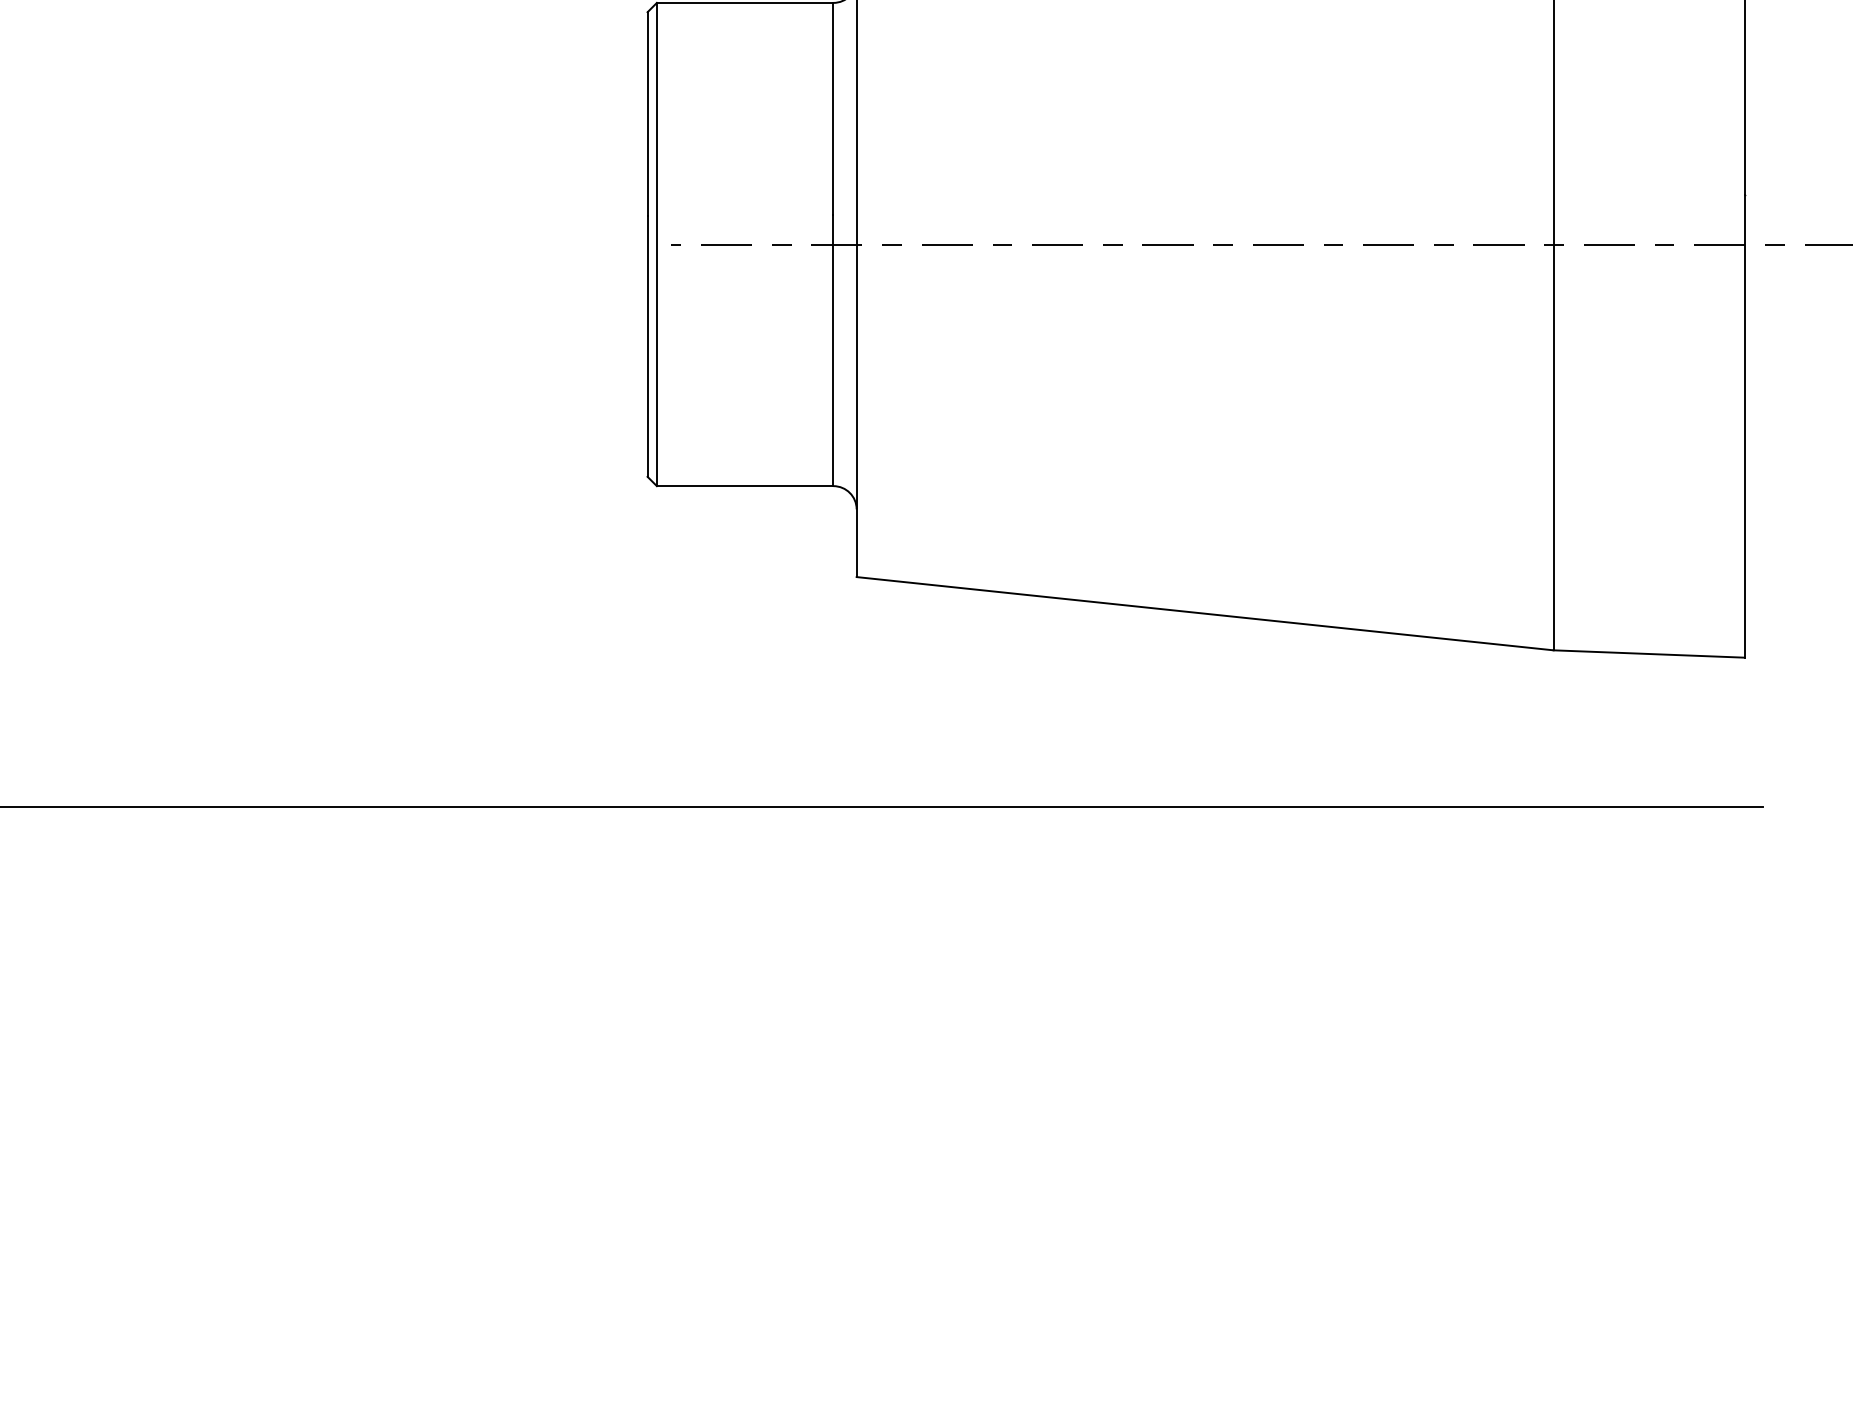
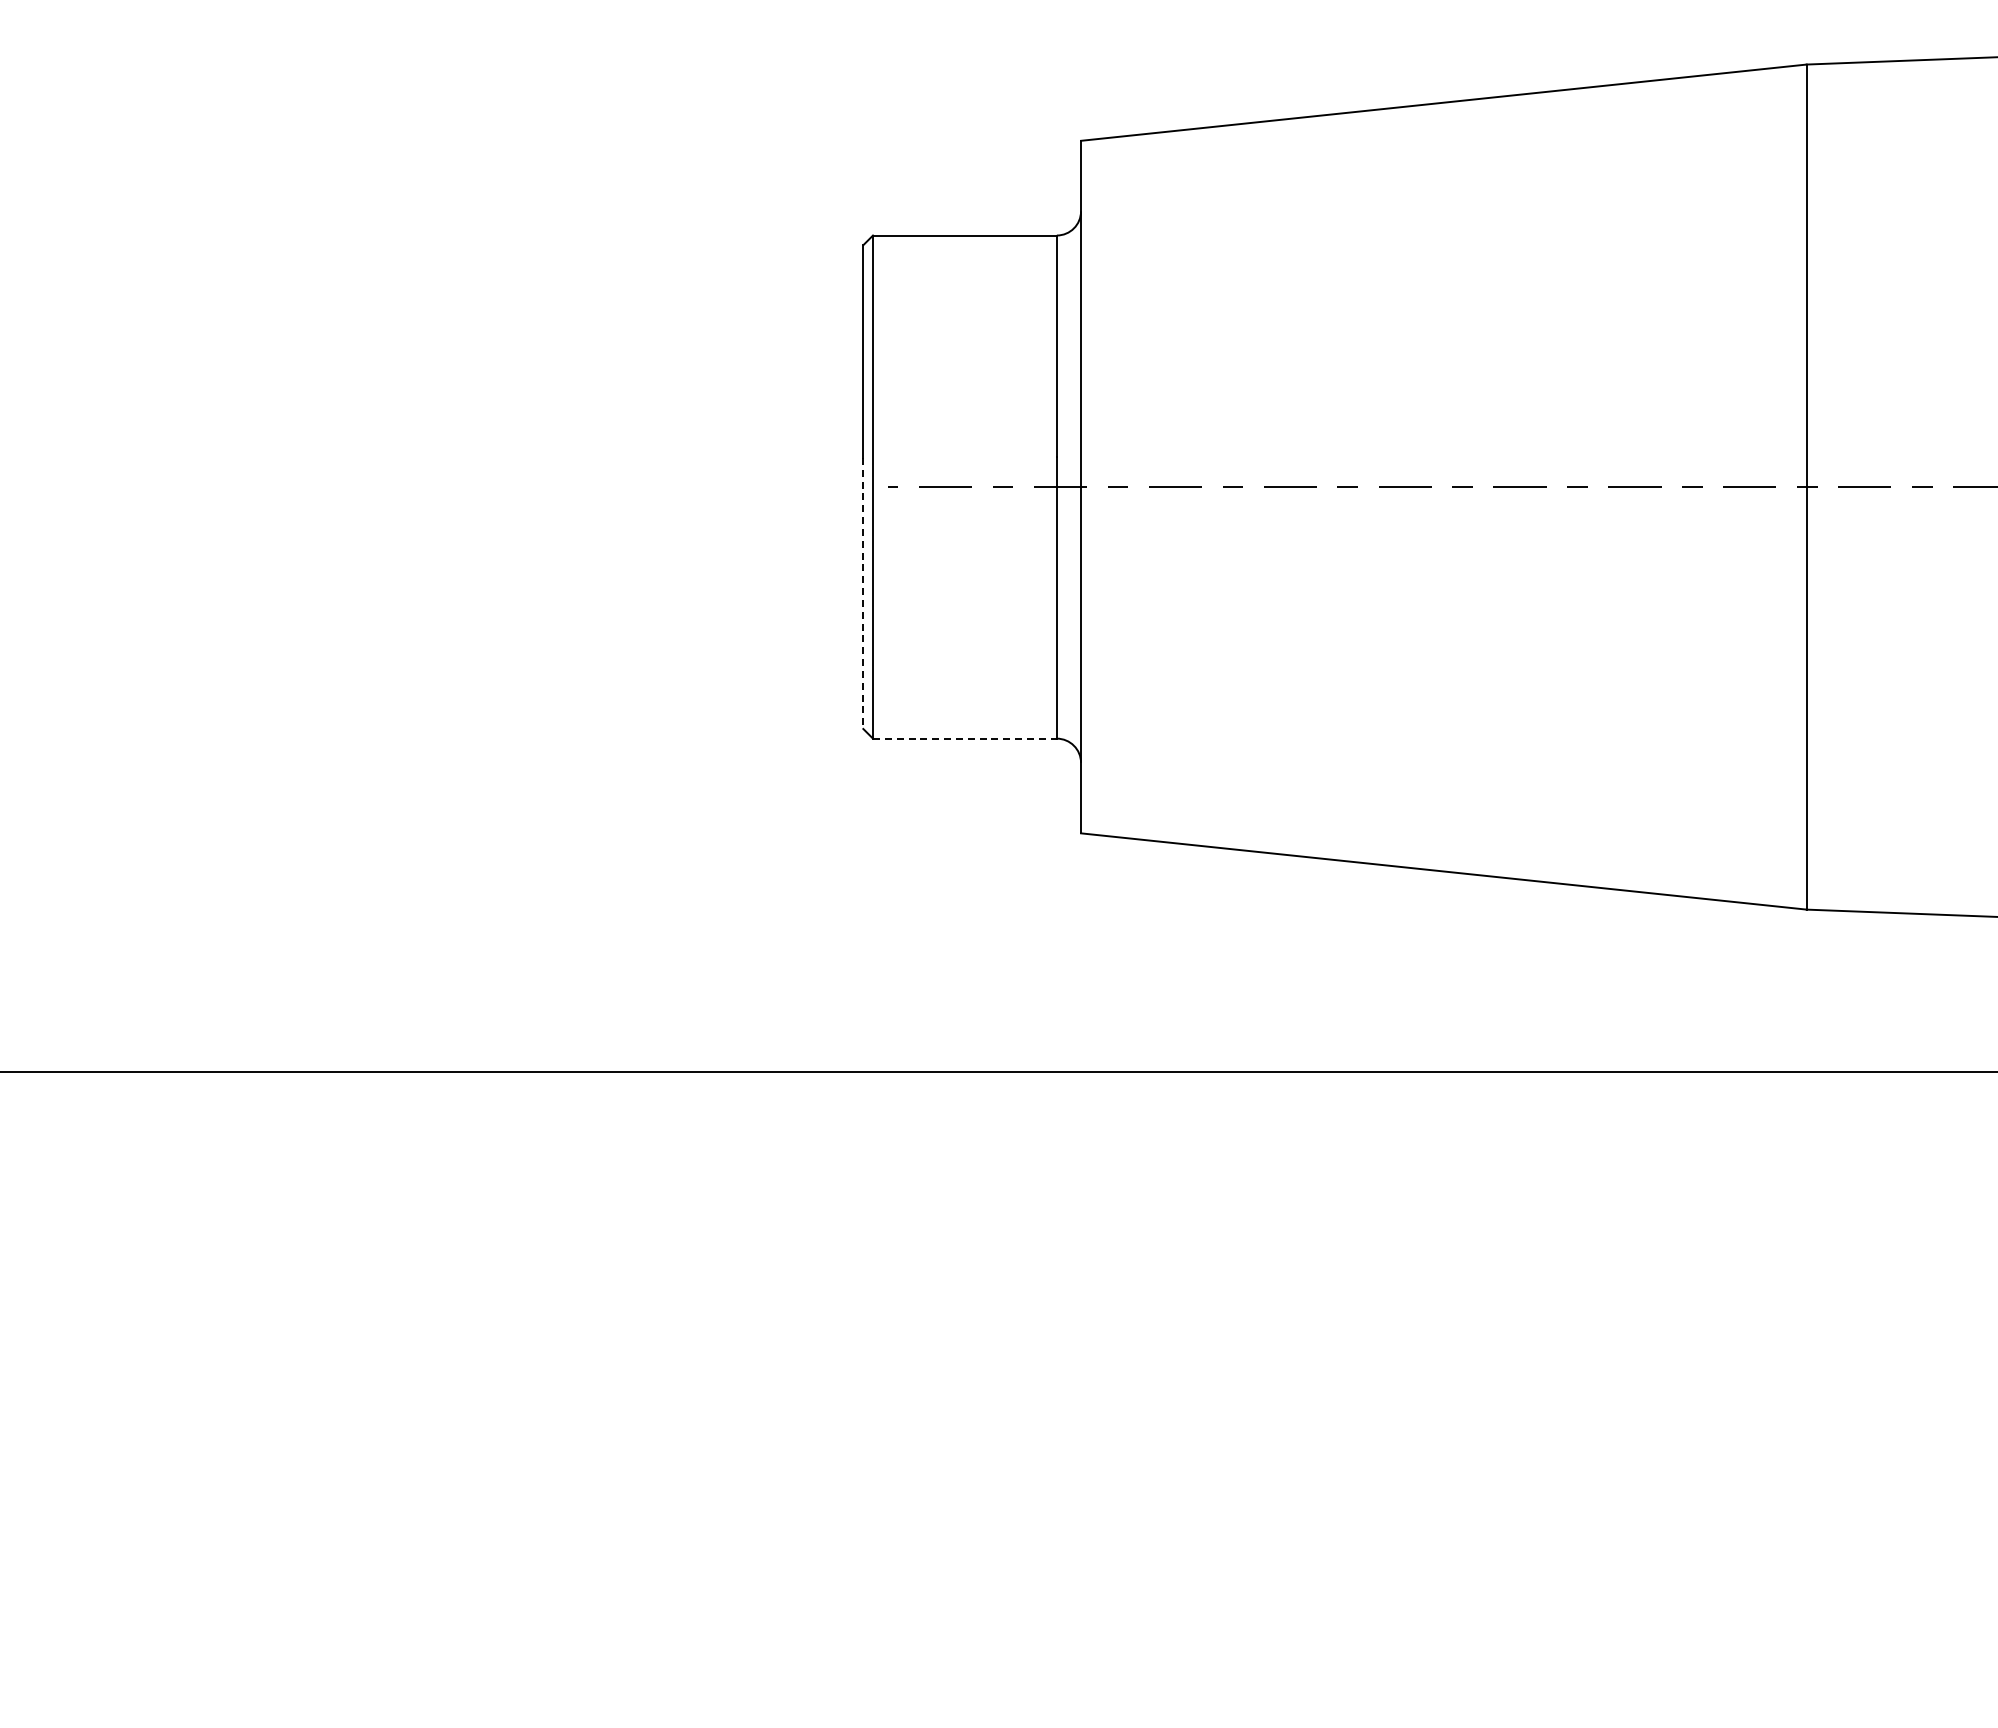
line: (647, 346) -> (863, 593), solid -> dashed
line: (744, 485) -> (964, 738), solid -> dashed

